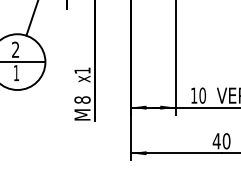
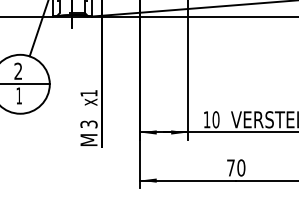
text: (82, 100) -> (88, 124), 8 -> 3
text: (216, 140) -> (230, 167), 40 -> 70

